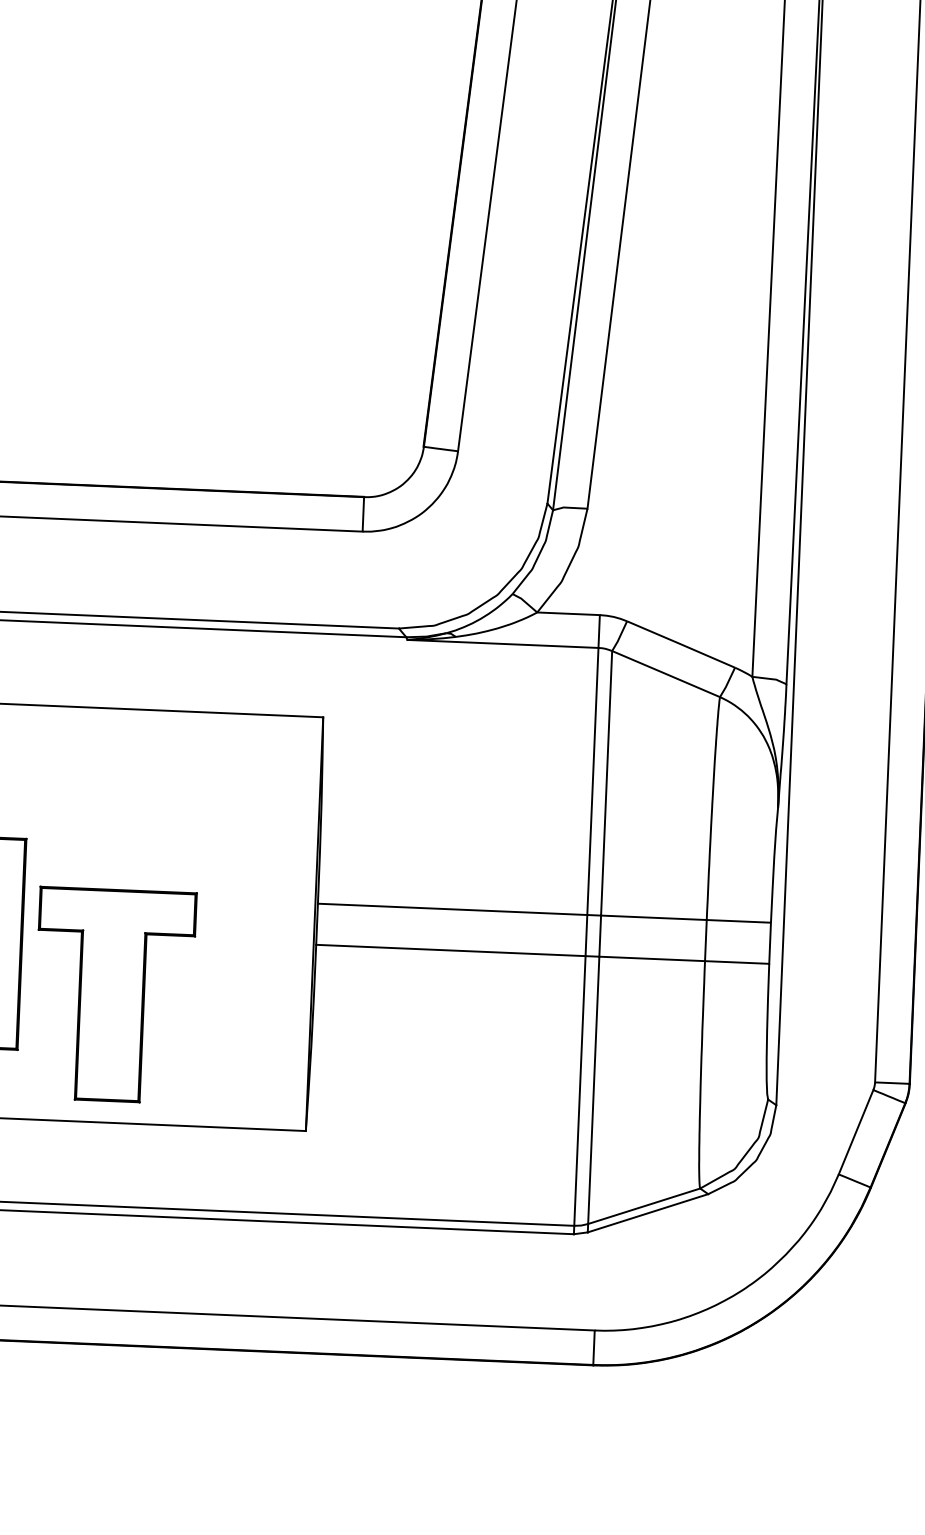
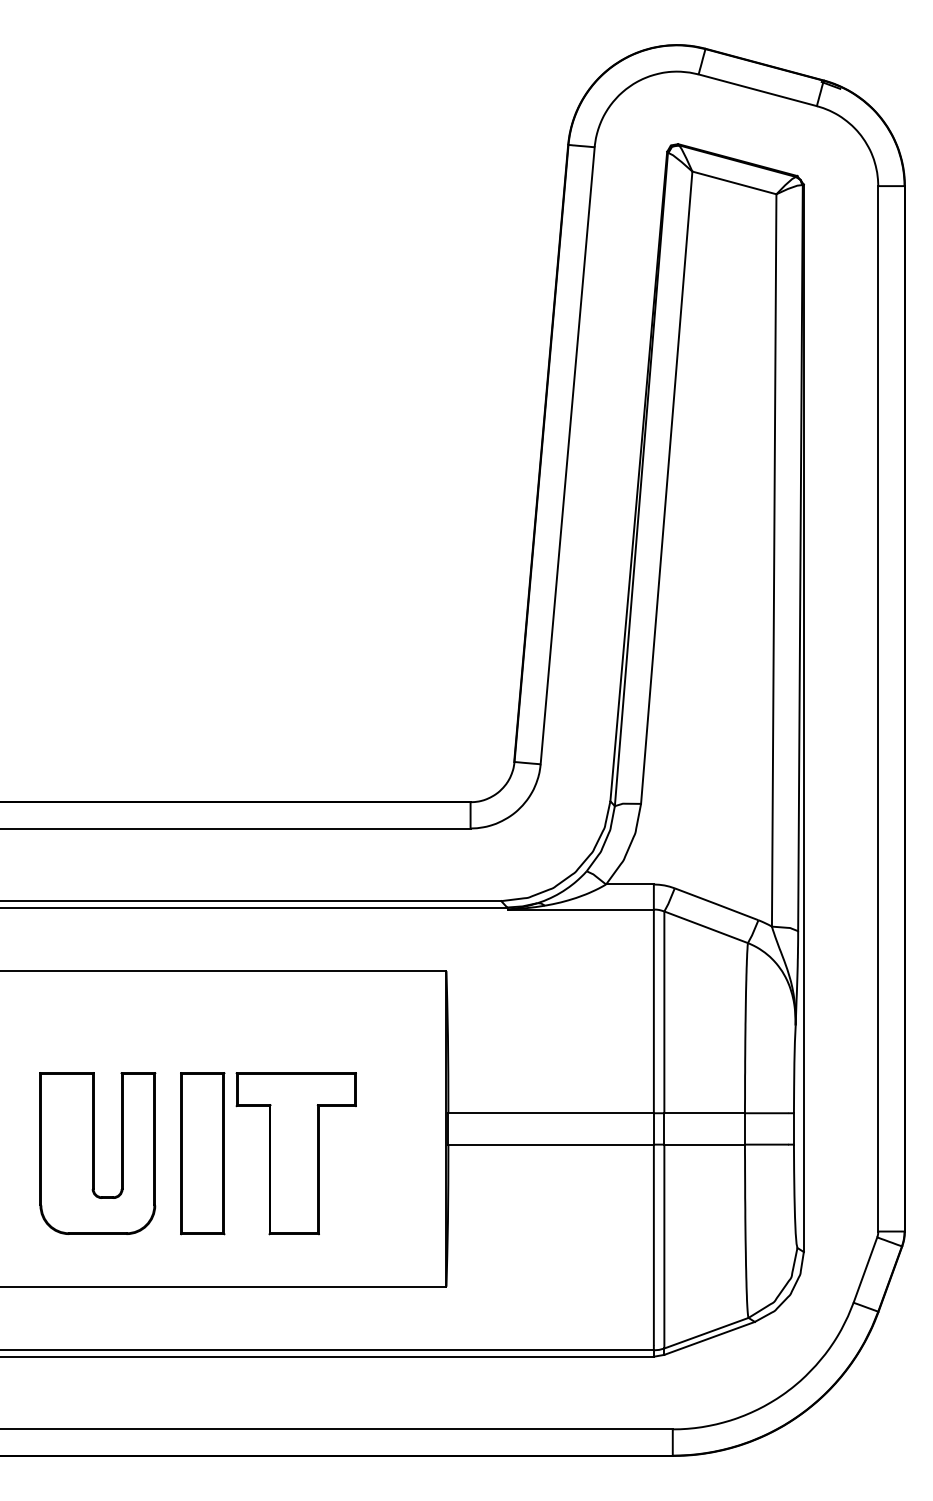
part: (113, 995) -> (295, 1153), moved

